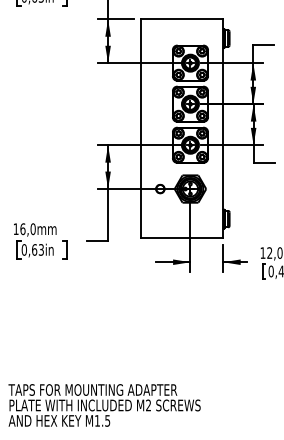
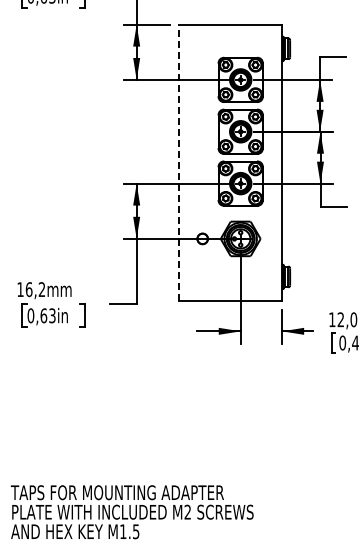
line: (141, 128) -> (178, 162), solid -> dashed
text: (32, 229) -> (41, 289), 16,0mm -> 16,2mm

